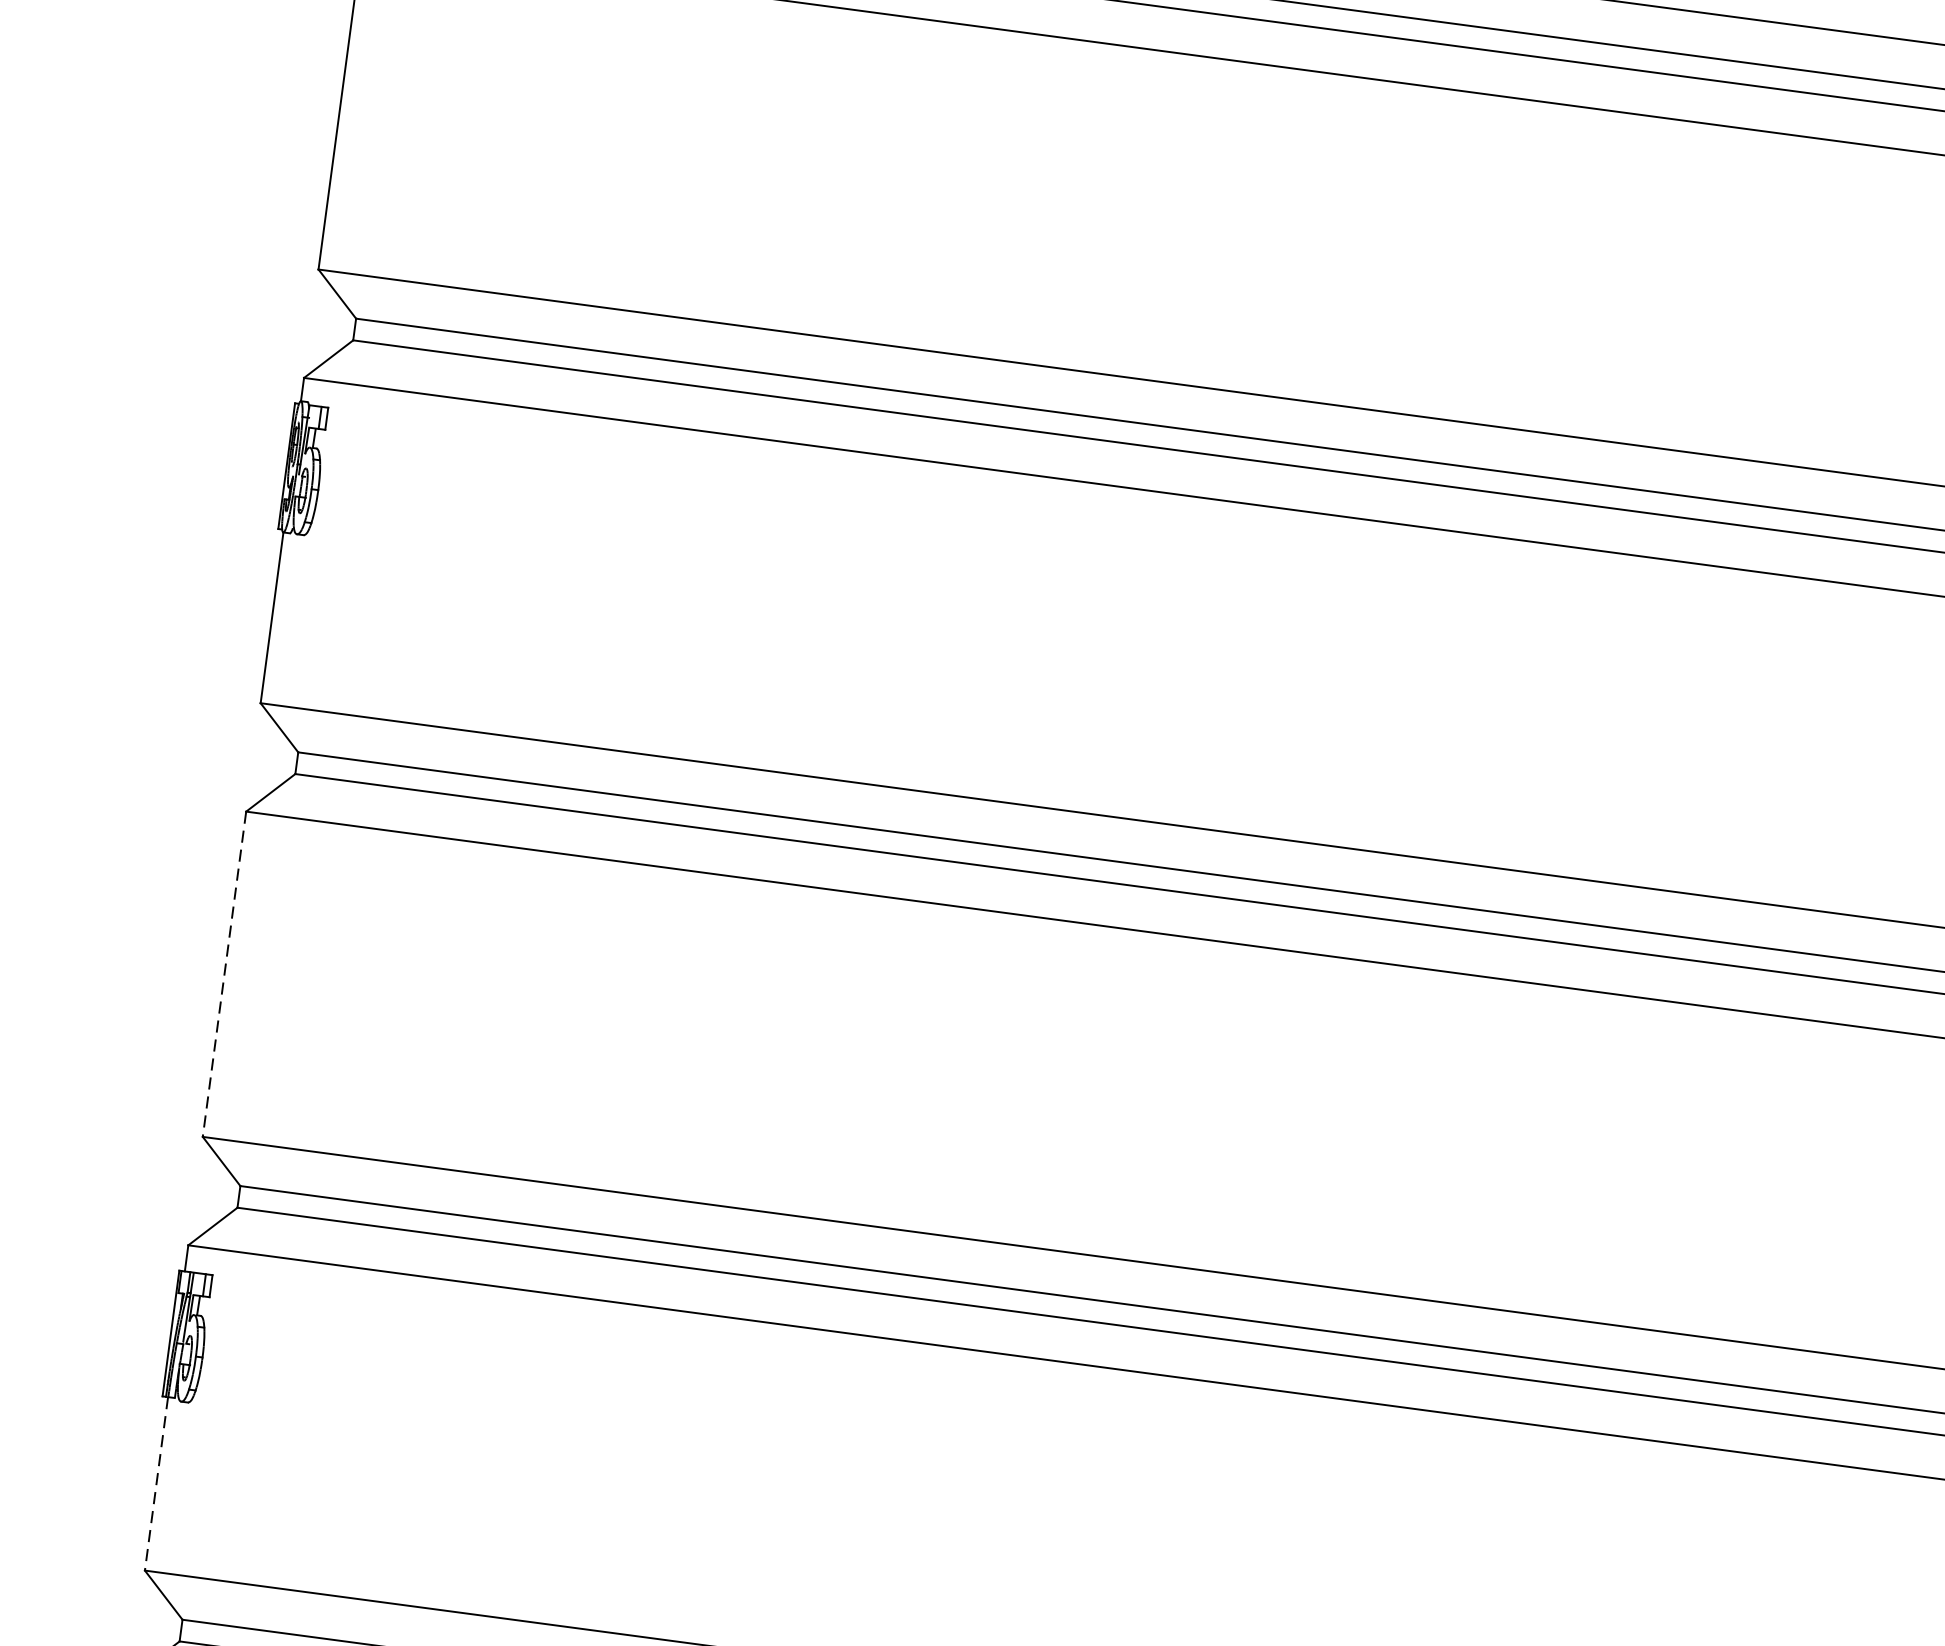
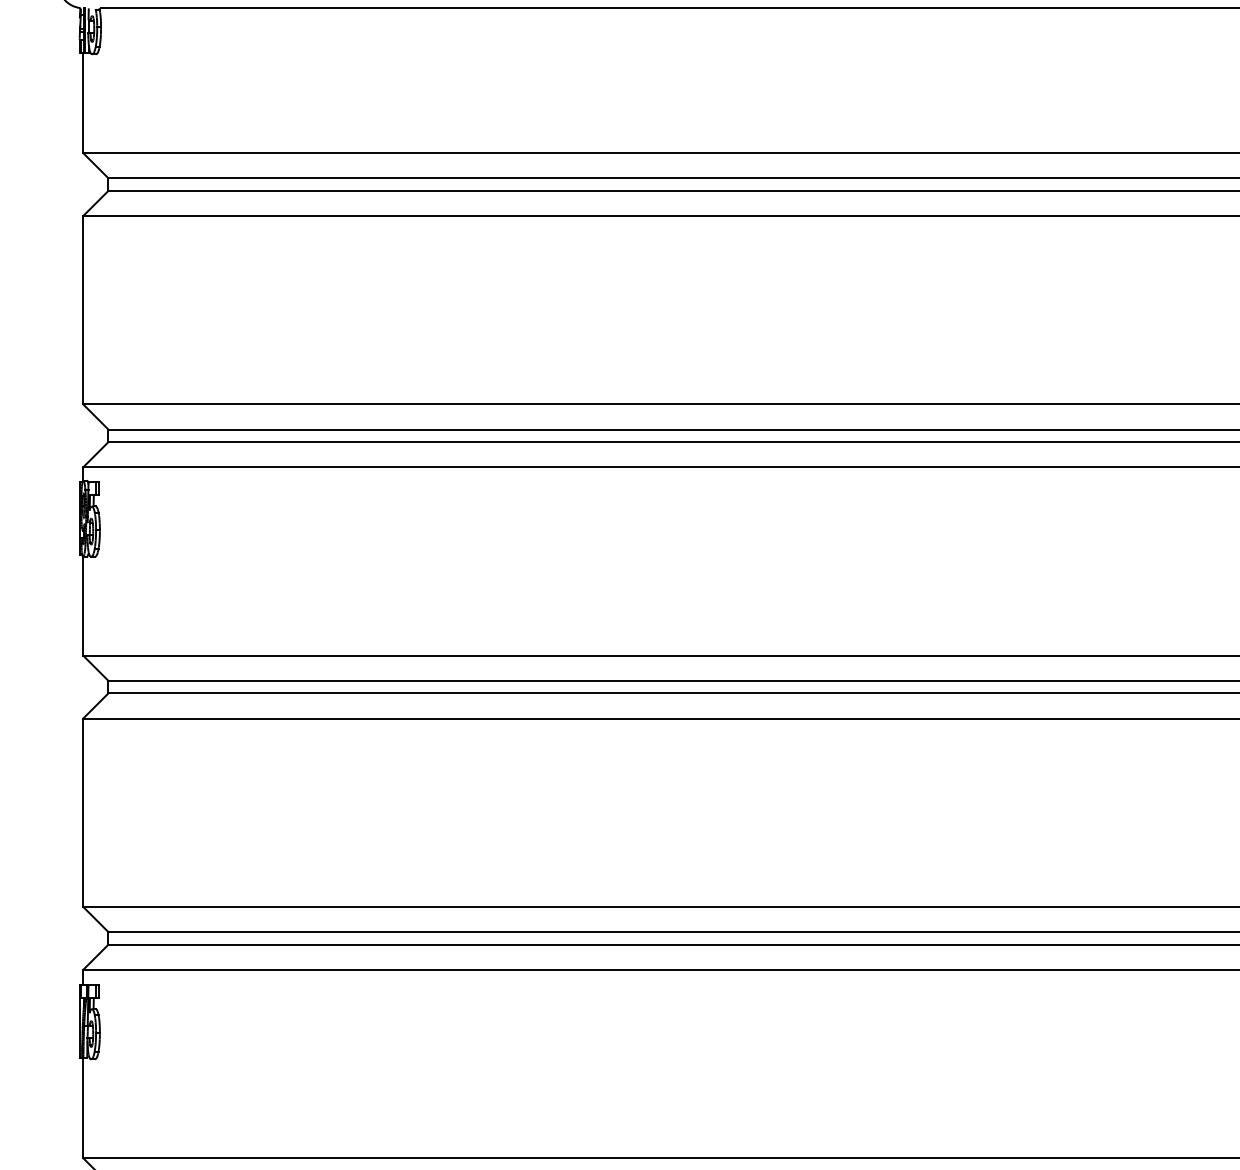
line: (224, 975) -> (83, 813), dashed -> solid
line: (156, 1484) -> (83, 1108), dashed -> solid

